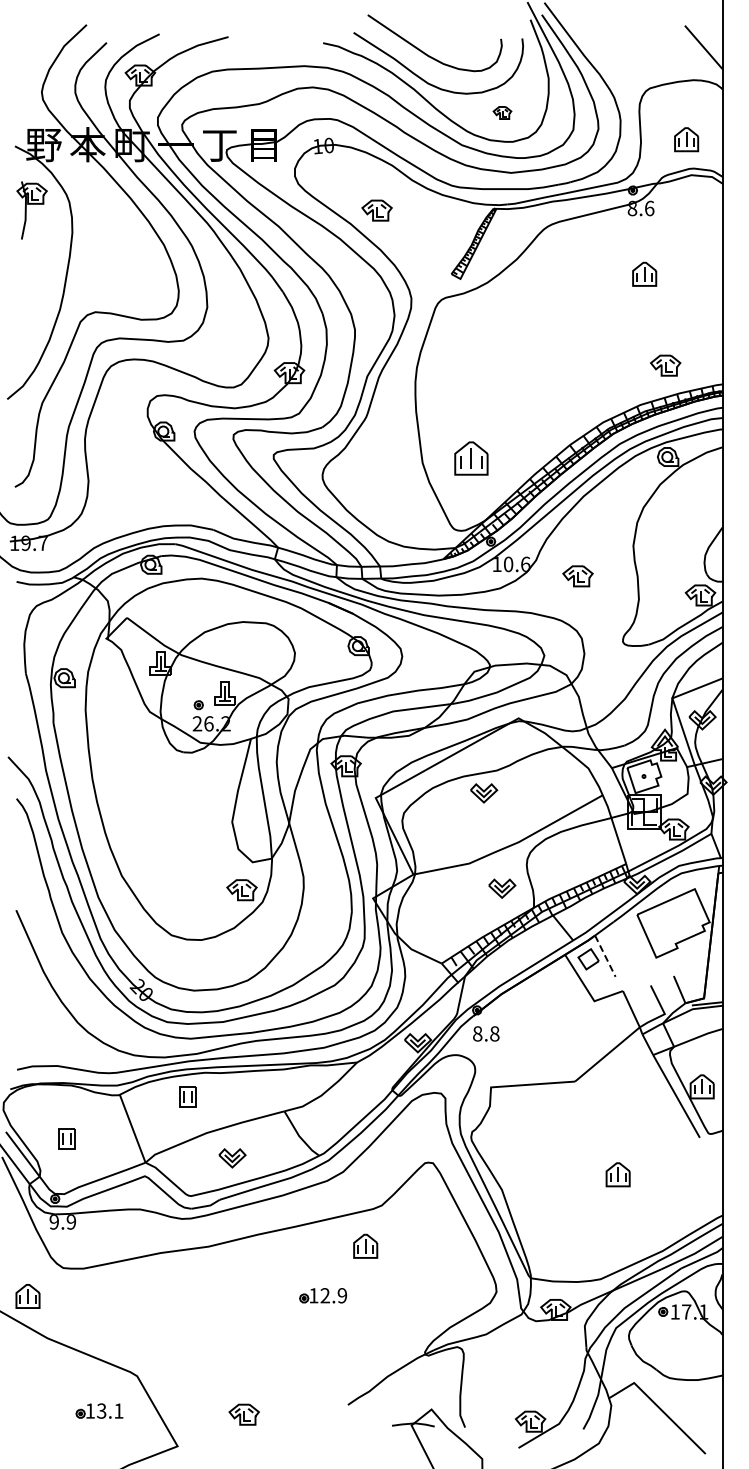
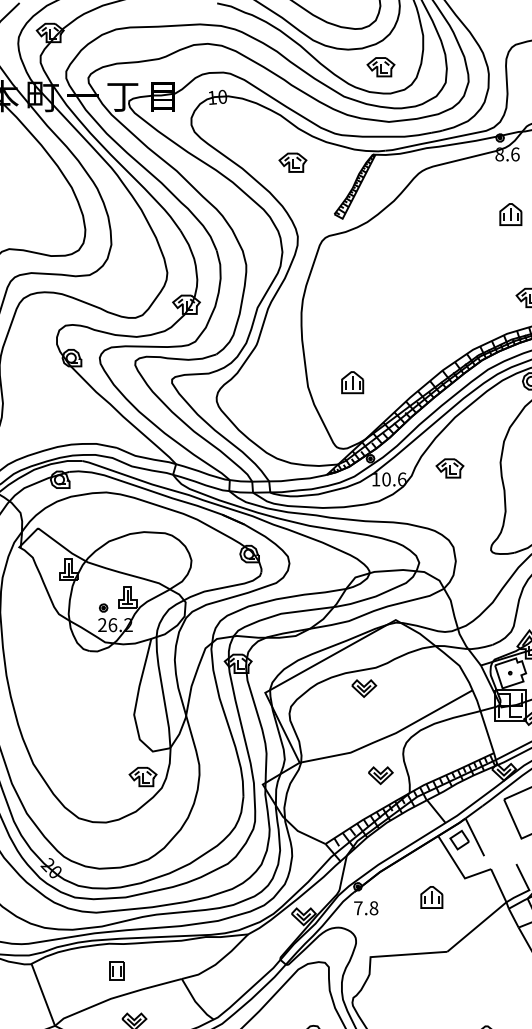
part: (502, 112) -> (381, 66), size x1.67
part: (376, 210) -> (292, 162), moved
part: (471, 457) -> (352, 381), size x0.71
part: (577, 576) -> (449, 468), moved
line: (605, 956) -> (475, 837), dashed -> solid
part: (557, 1021) -> (431, 896), added
text: (477, 1033) -> (358, 907), 8.8 -> 7.8
part: (187, 1096) -> (116, 970), moved

